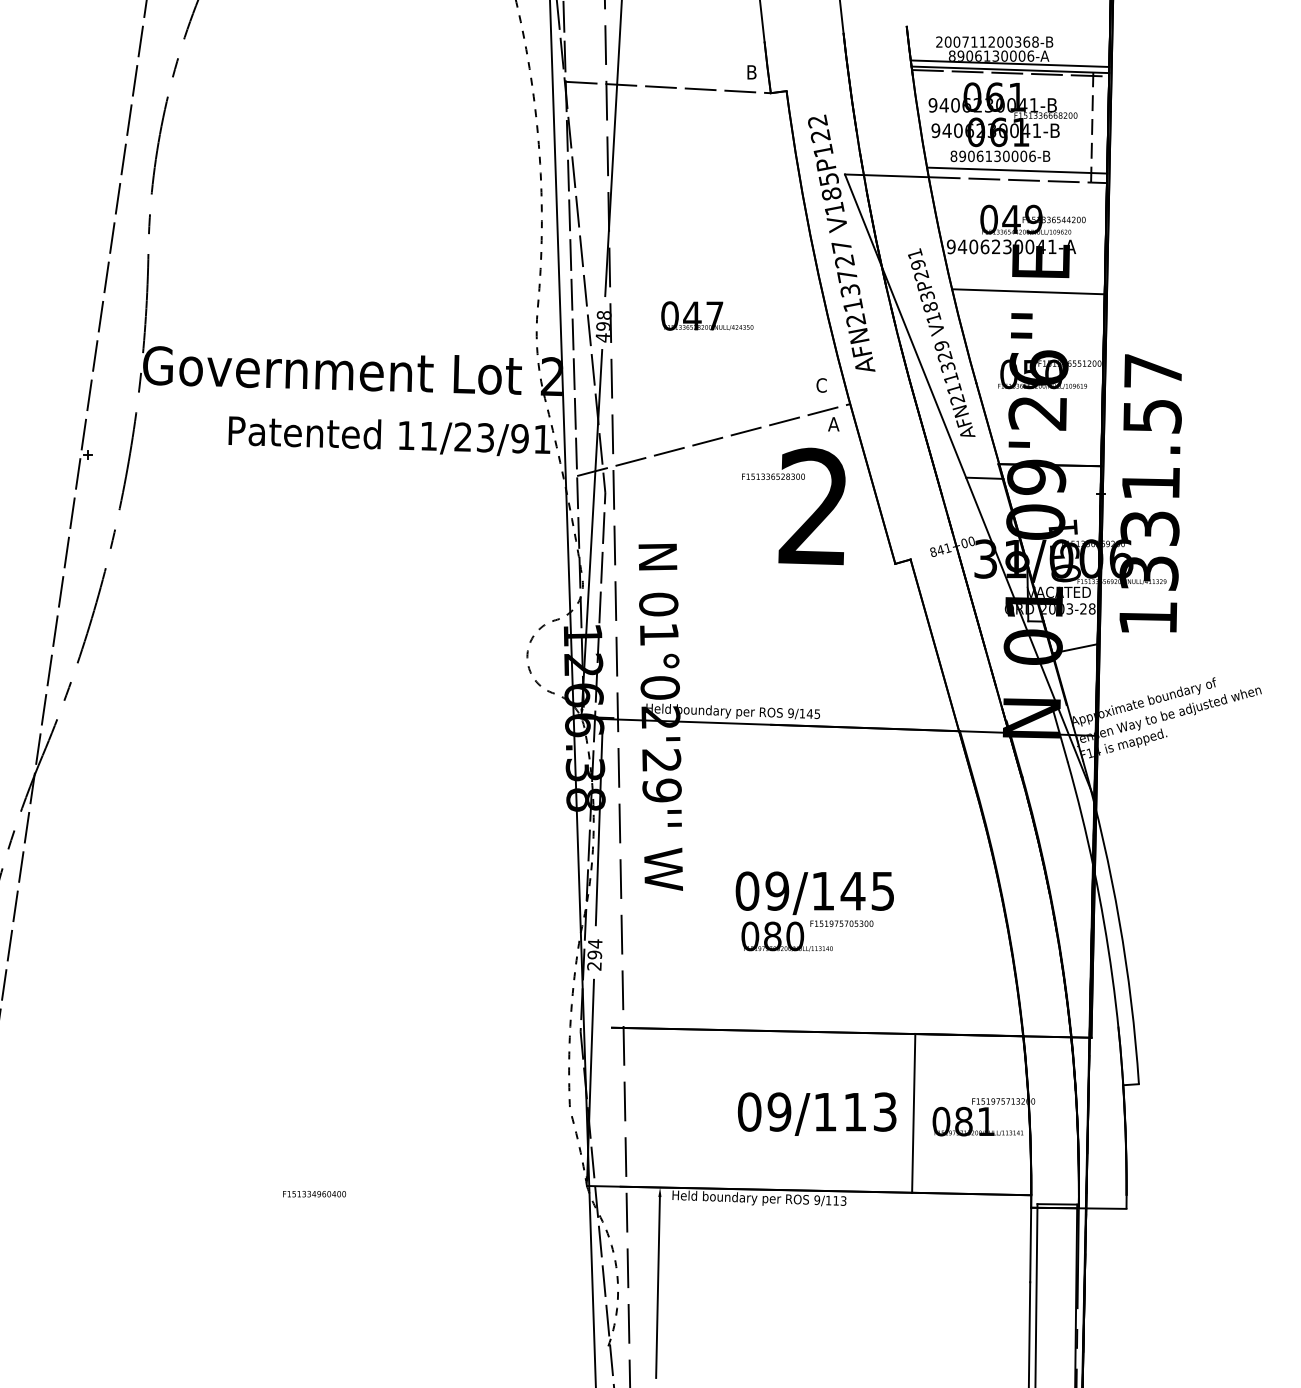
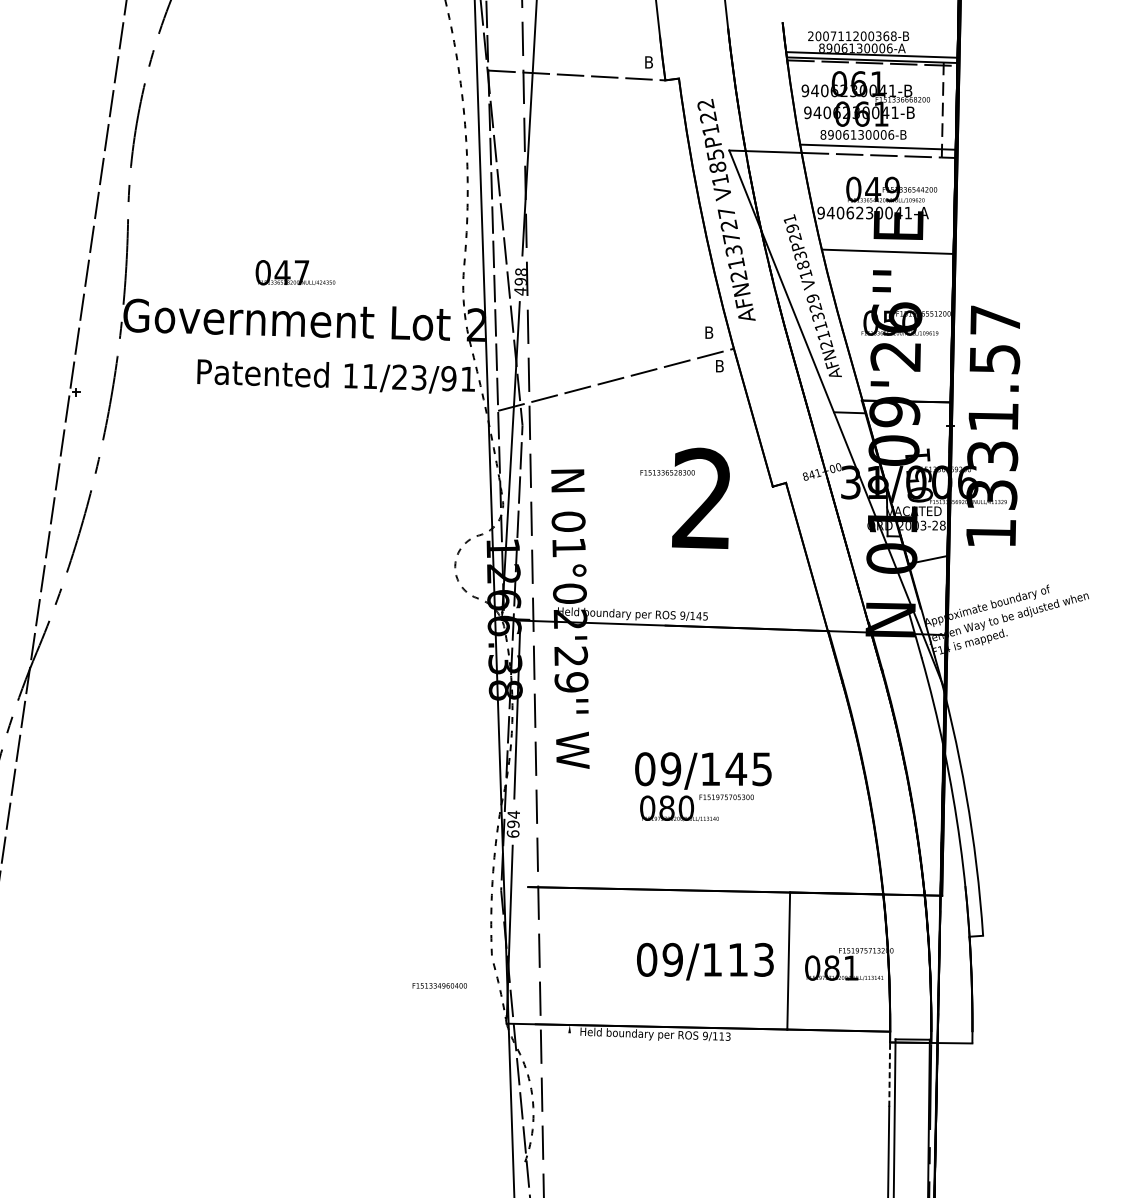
text: (707, 315) -> (295, 272), moved
text: (821, 385) -> (709, 332), C -> B
text: (833, 424) -> (719, 366), A -> B
text: (793, 506) -> (684, 498), moved
text: (594, 965) -> (513, 833), 294 -> 694
text: (314, 1194) -> (439, 986), moved
line: (1030, 1245) -> (889, 1075), solid -> dashed
line: (657, 1287) -> (567, 1111), removed

